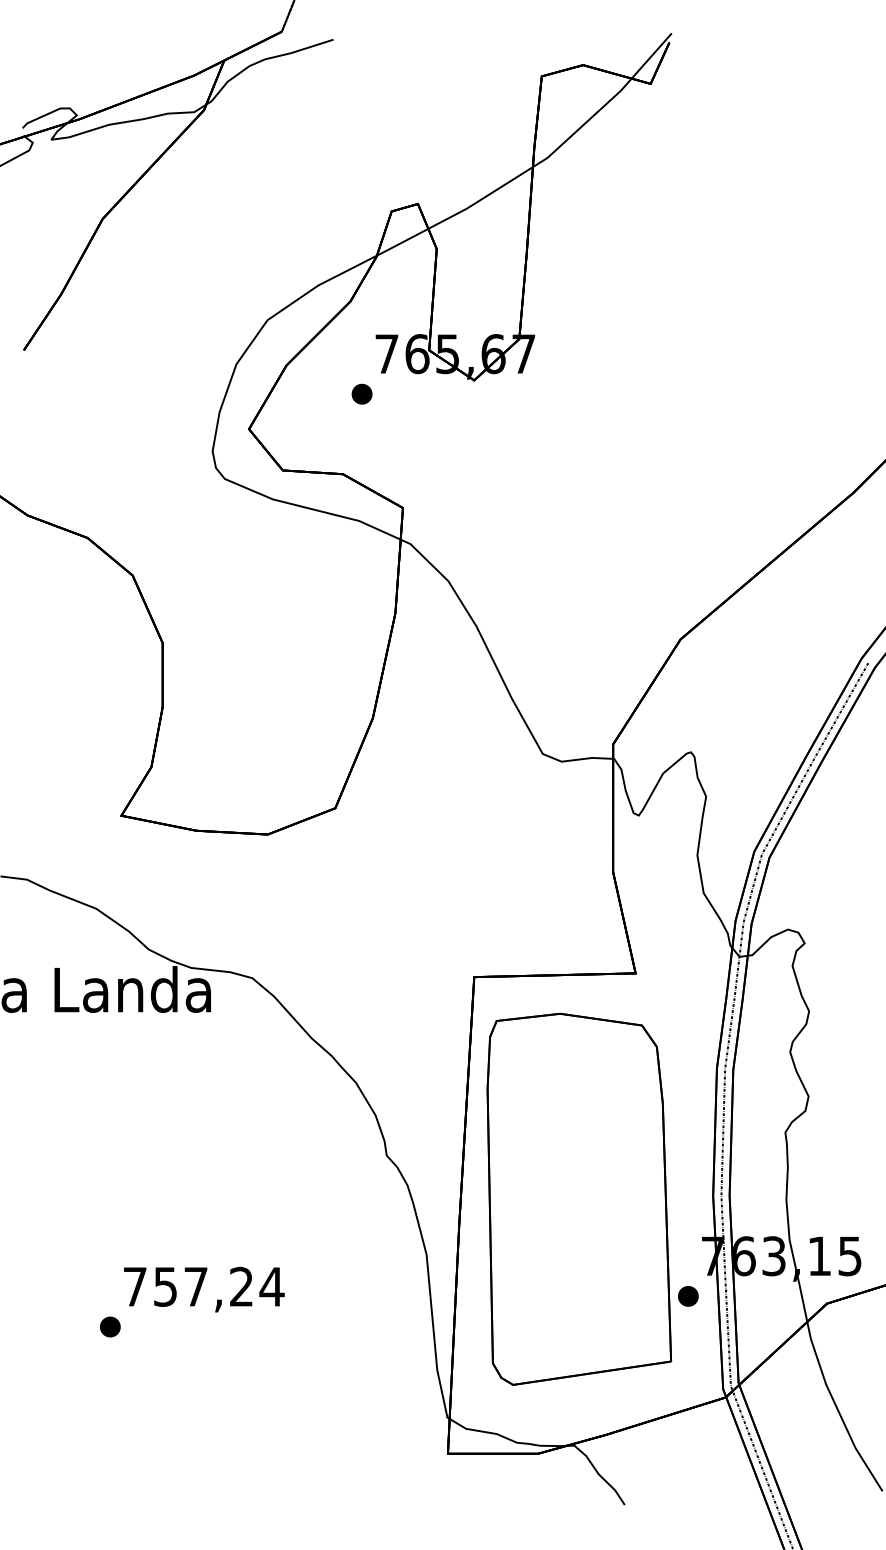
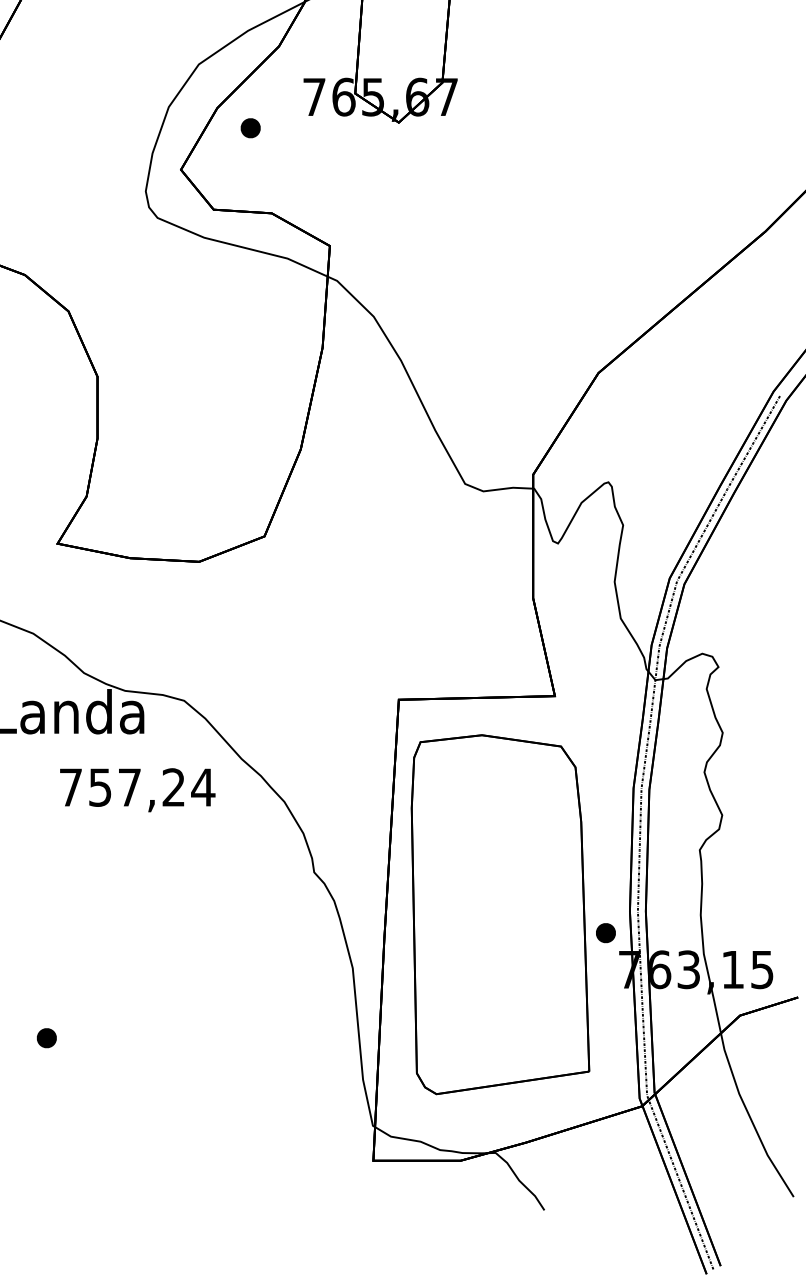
part: (361, 393) -> (250, 127), moved
text: (204, 1289) -> (137, 790), moved
part: (688, 1296) -> (606, 933), moved

